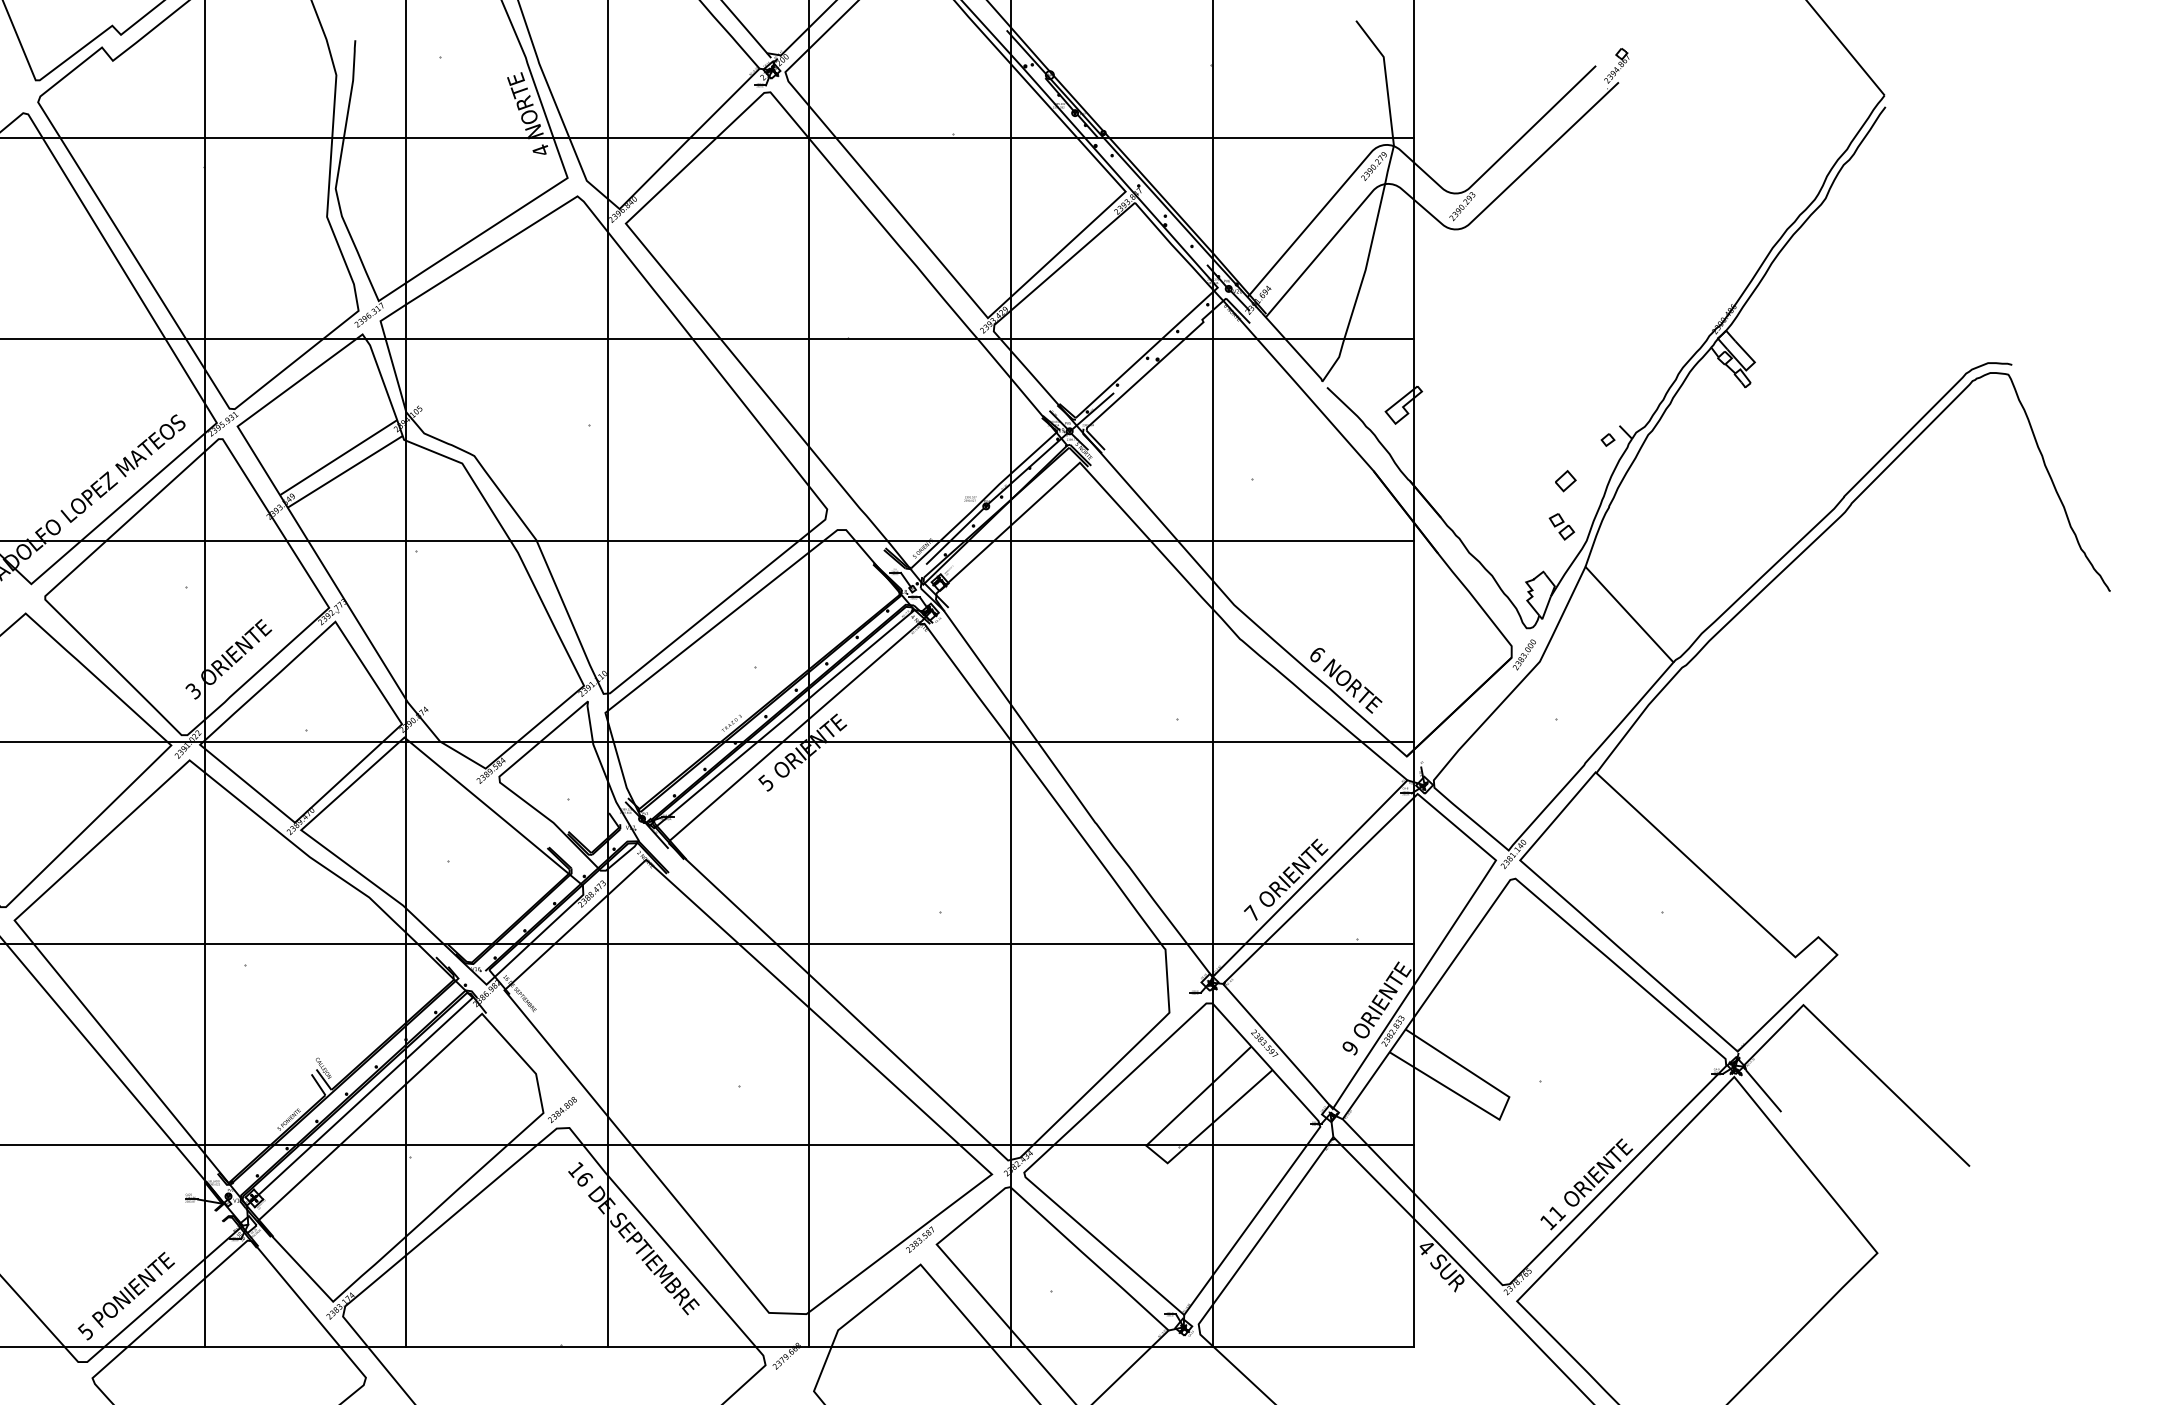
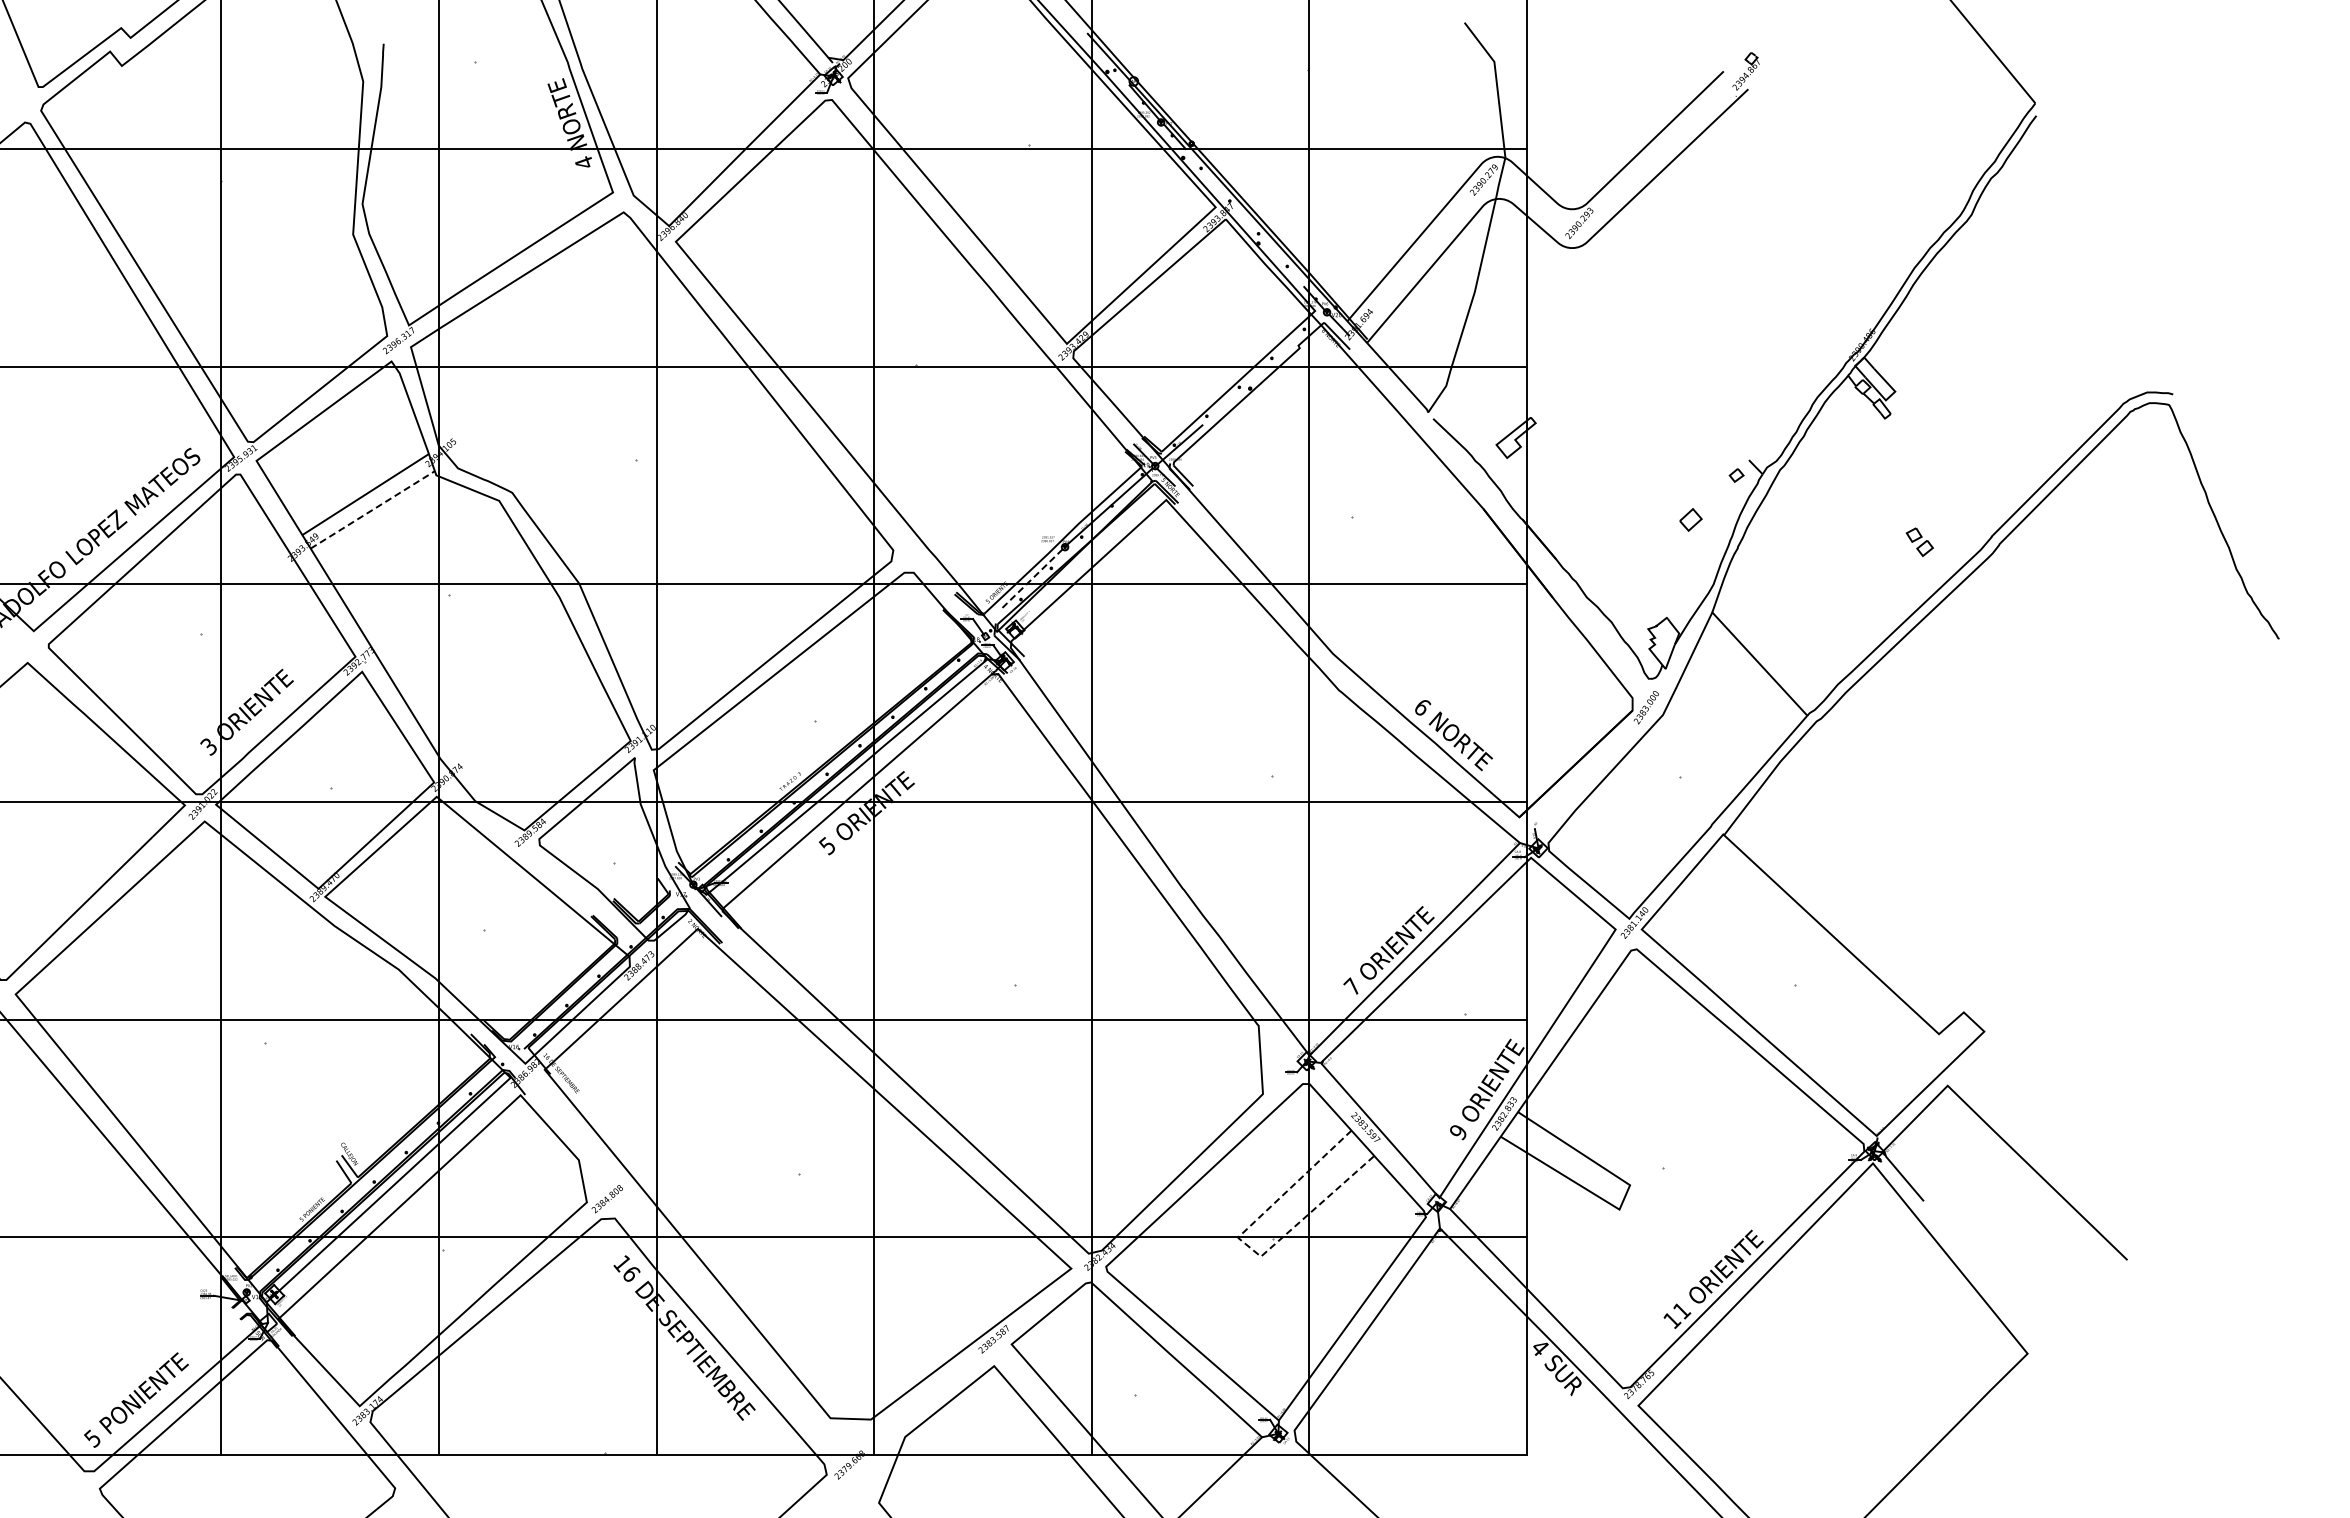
line: (345, 471) -> (373, 509), solid -> dashed
part: (1561, 527) -> (1919, 542), moved
line: (955, 536) -> (1031, 579), solid -> dashed
line: (1155, 1152) -> (1247, 1245), solid -> dashed

